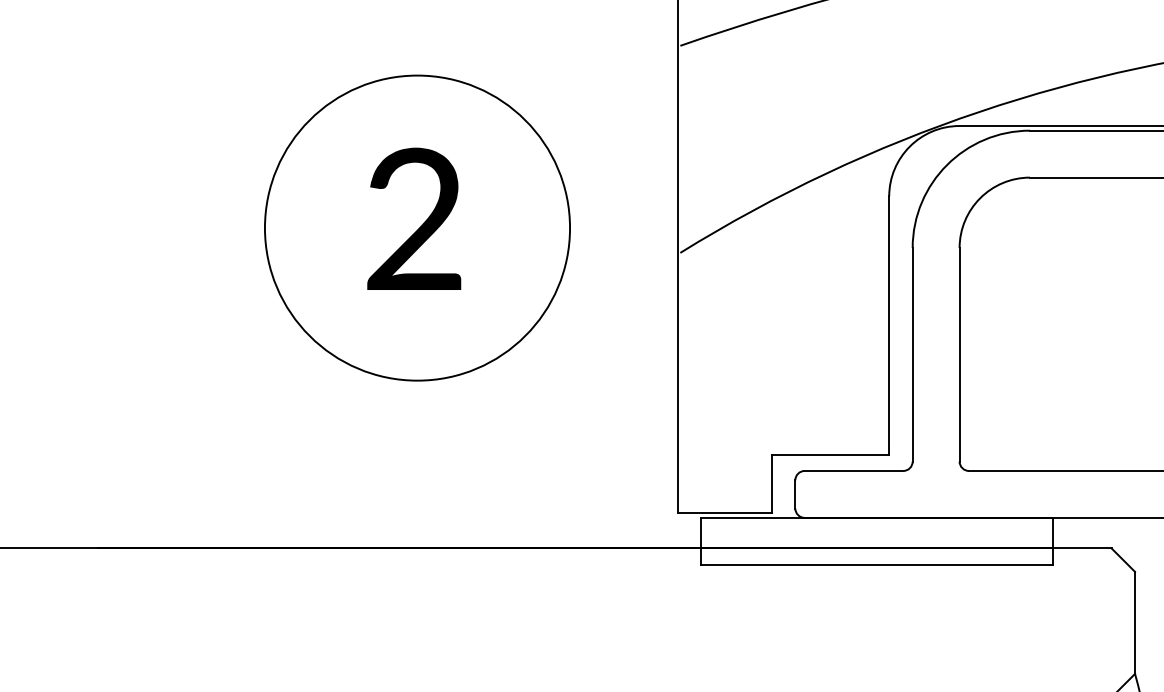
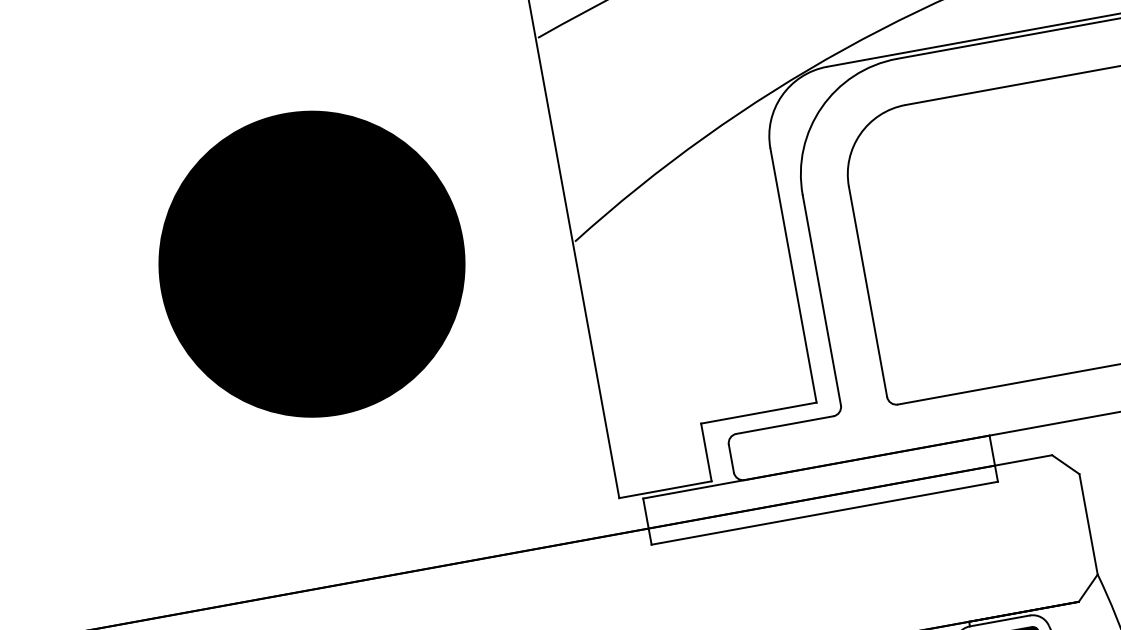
fill: (417, 227) -> (311, 263), added

